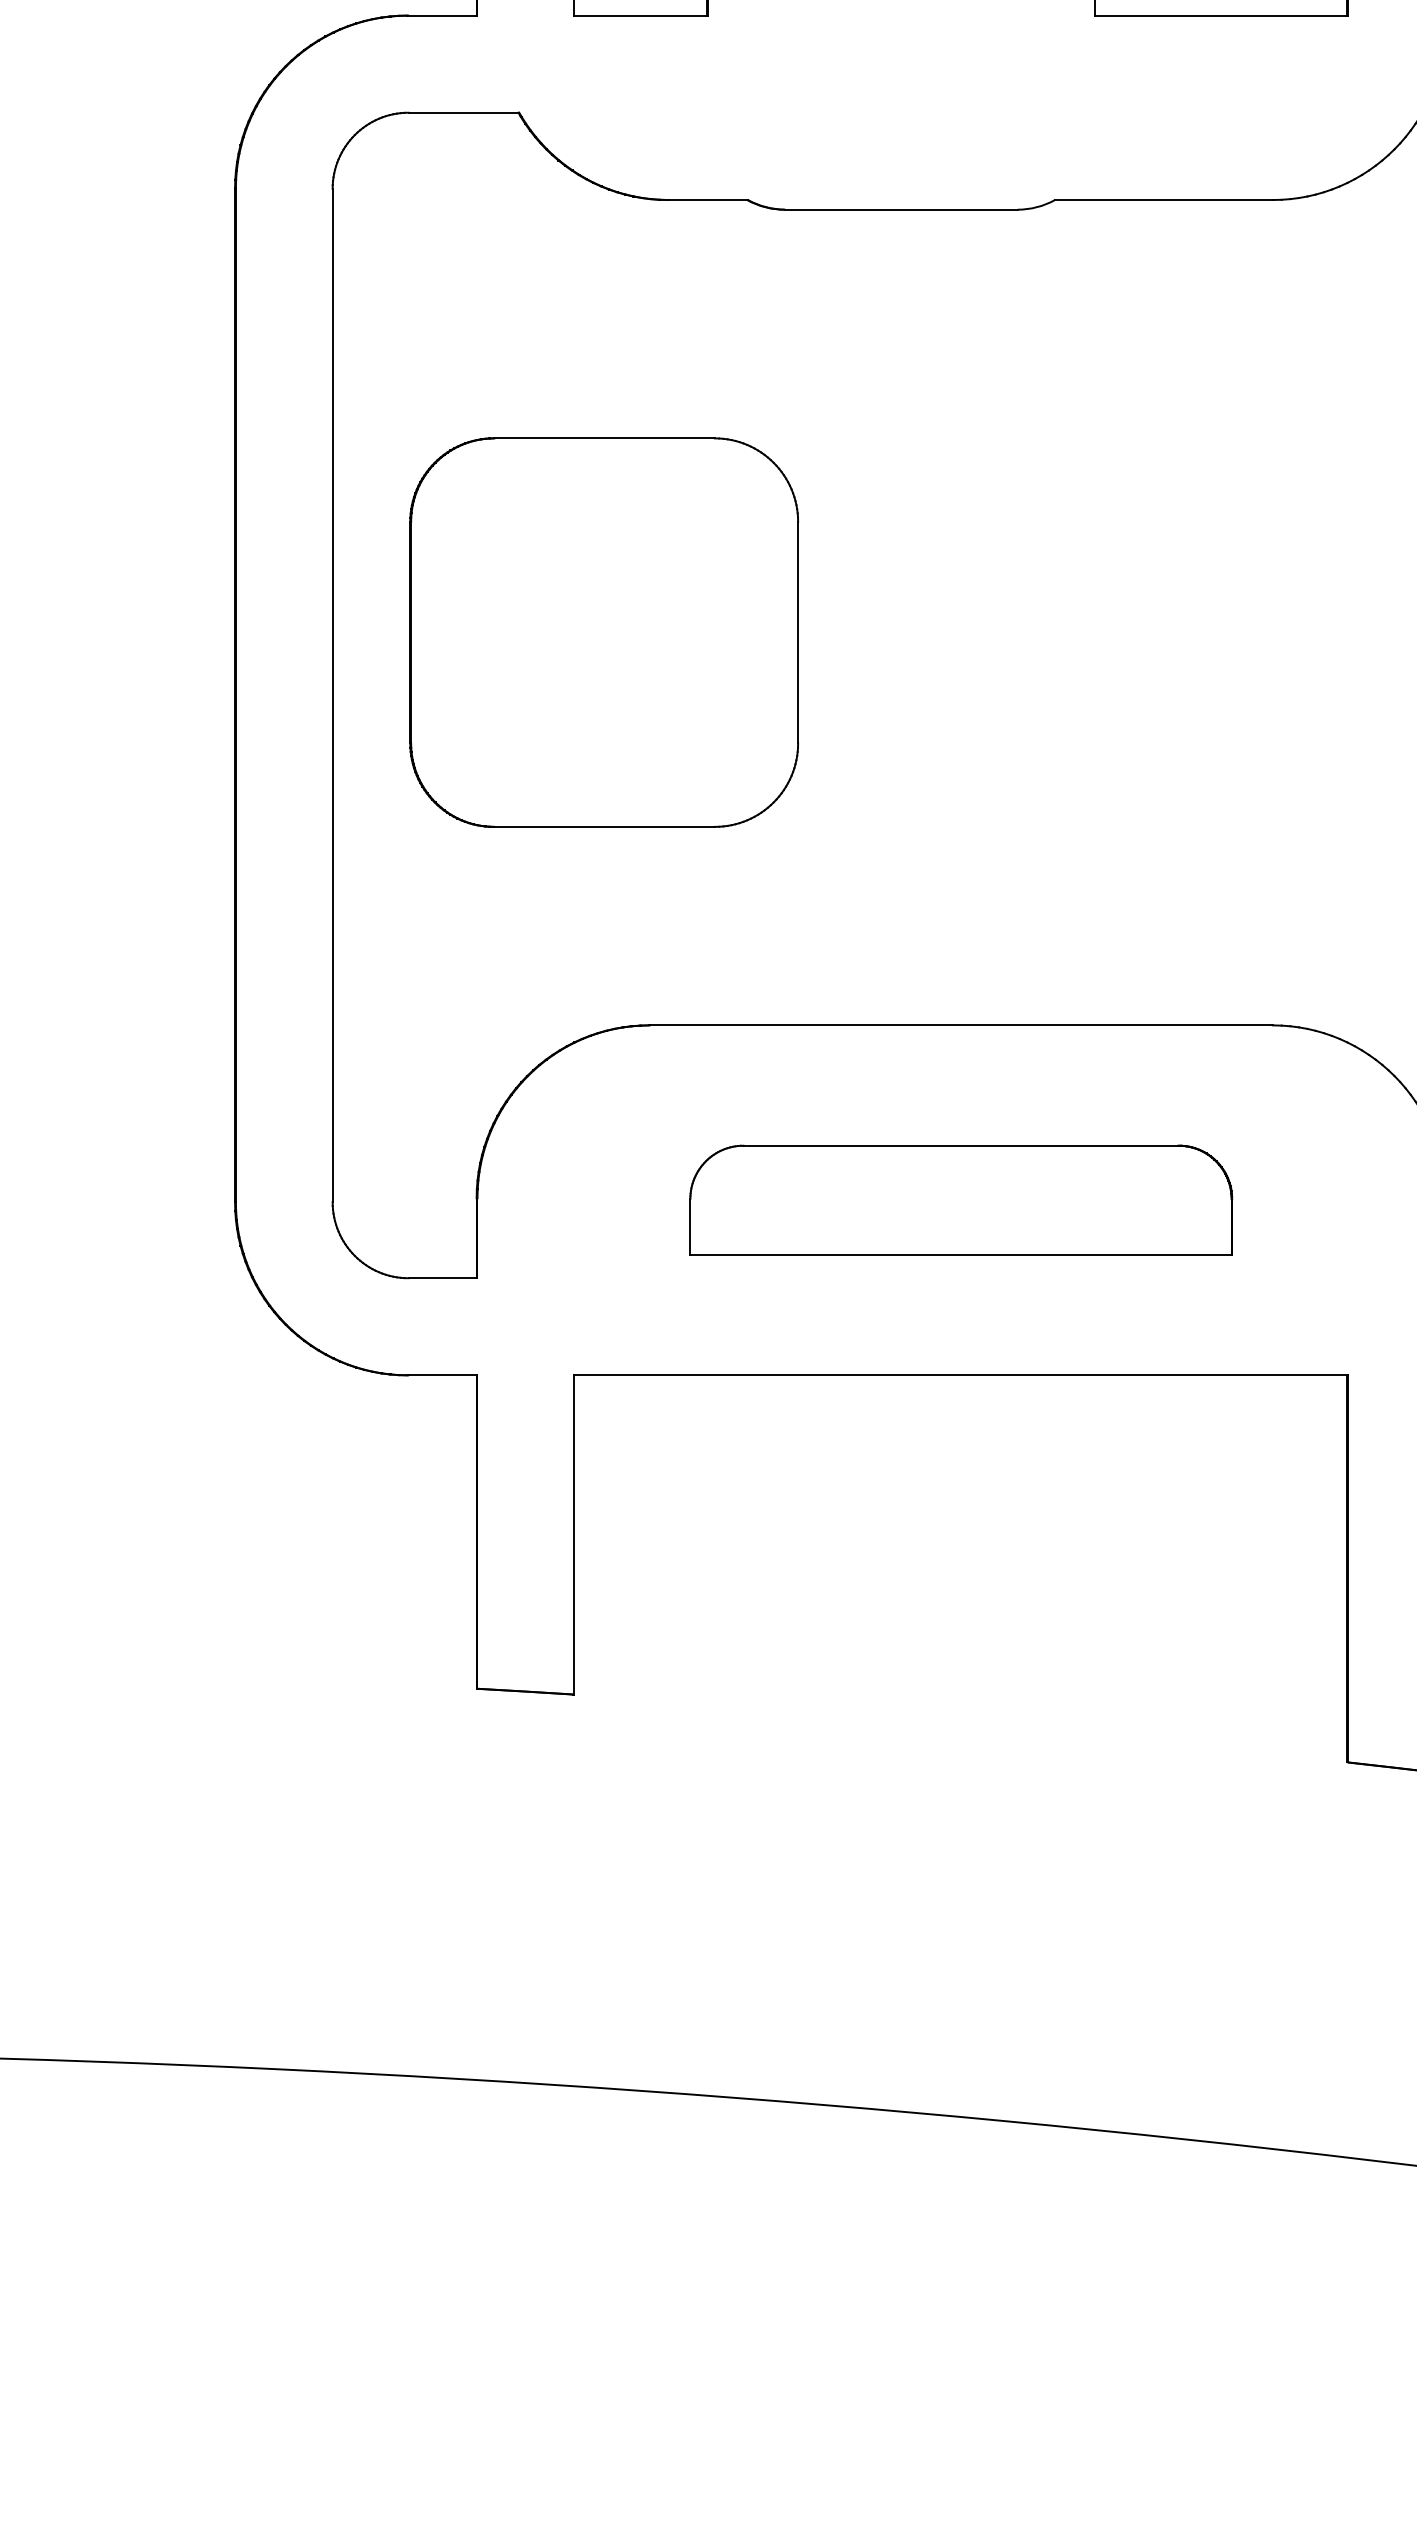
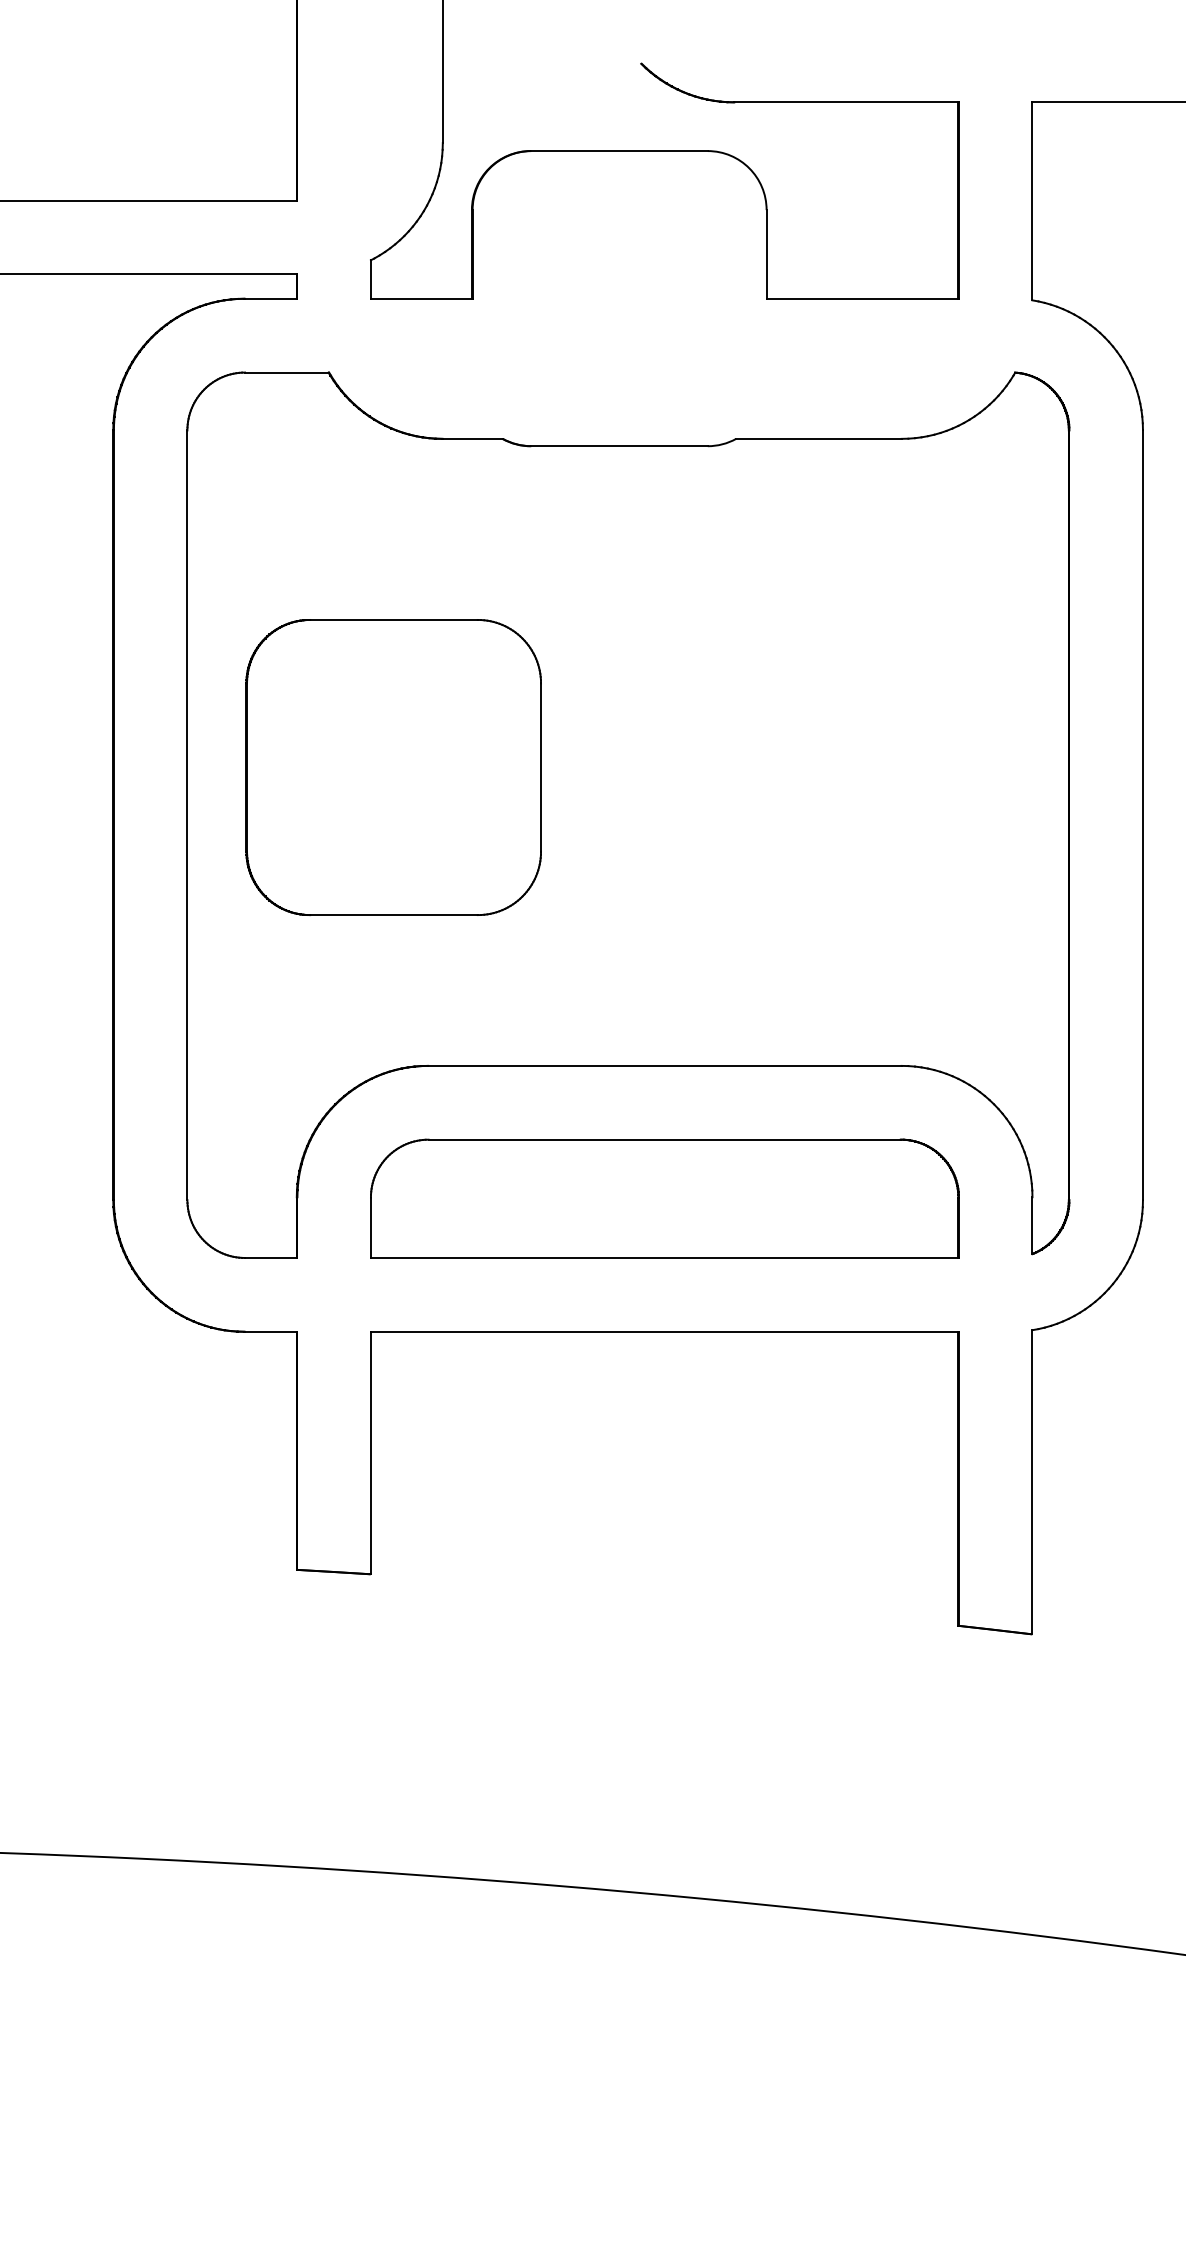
part: (960, 1199) -> (664, 1198), size x1.43

